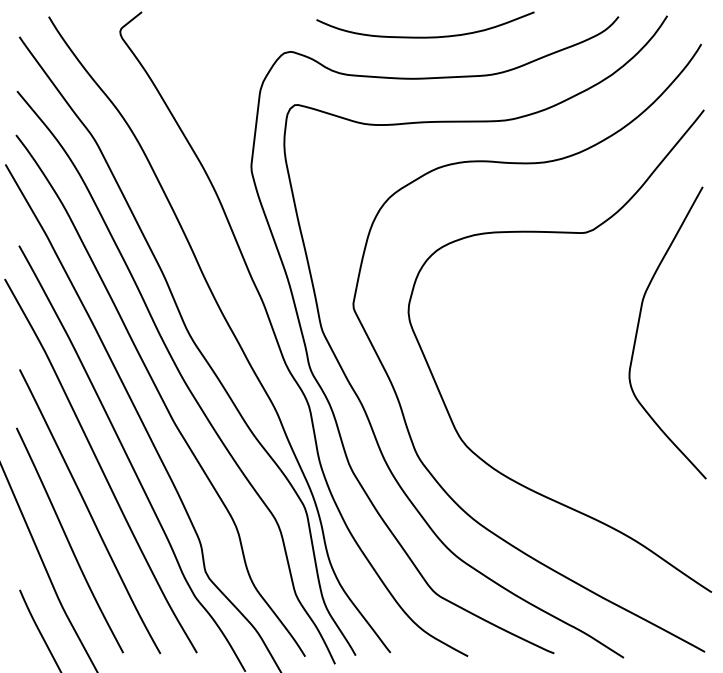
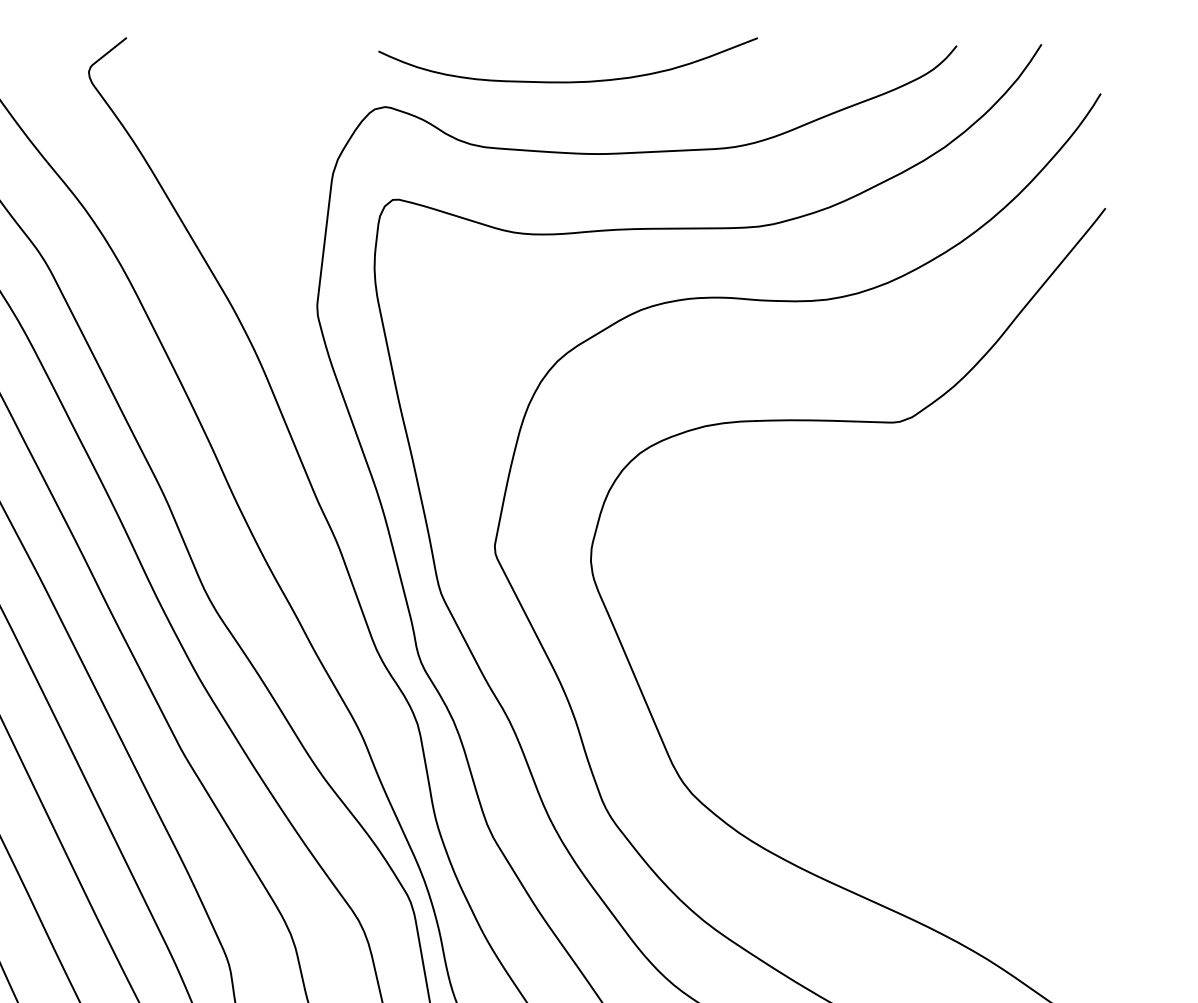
curve: (425, 36) -> (568, 80), moved
curve: (639, 324) -> (992, 581), removed

